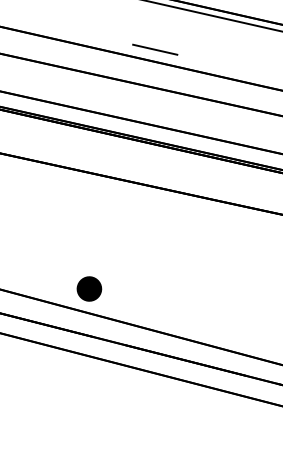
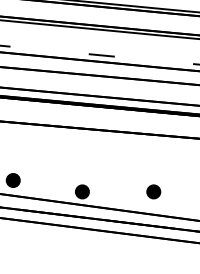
part: (216, 304) -> (153, 191), added

